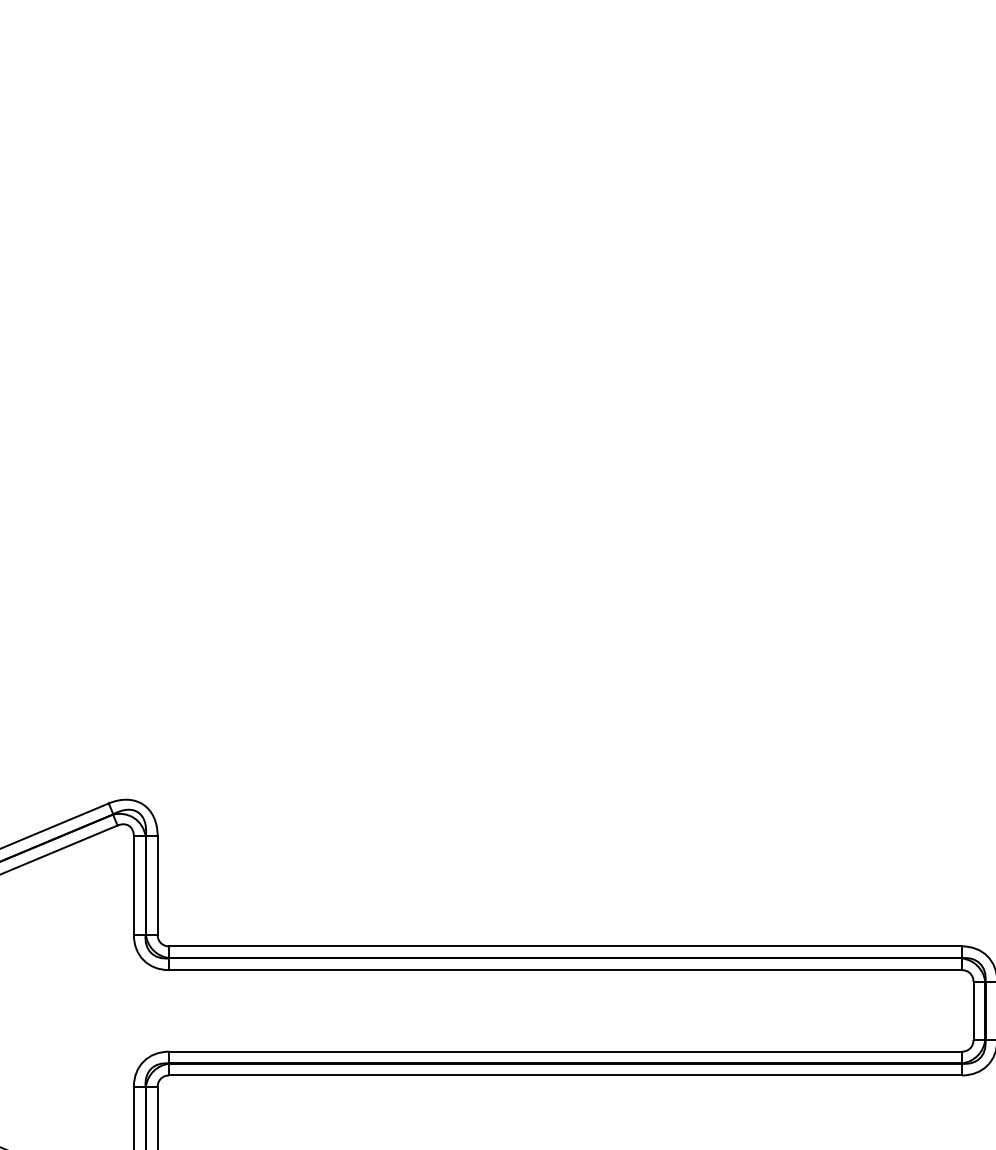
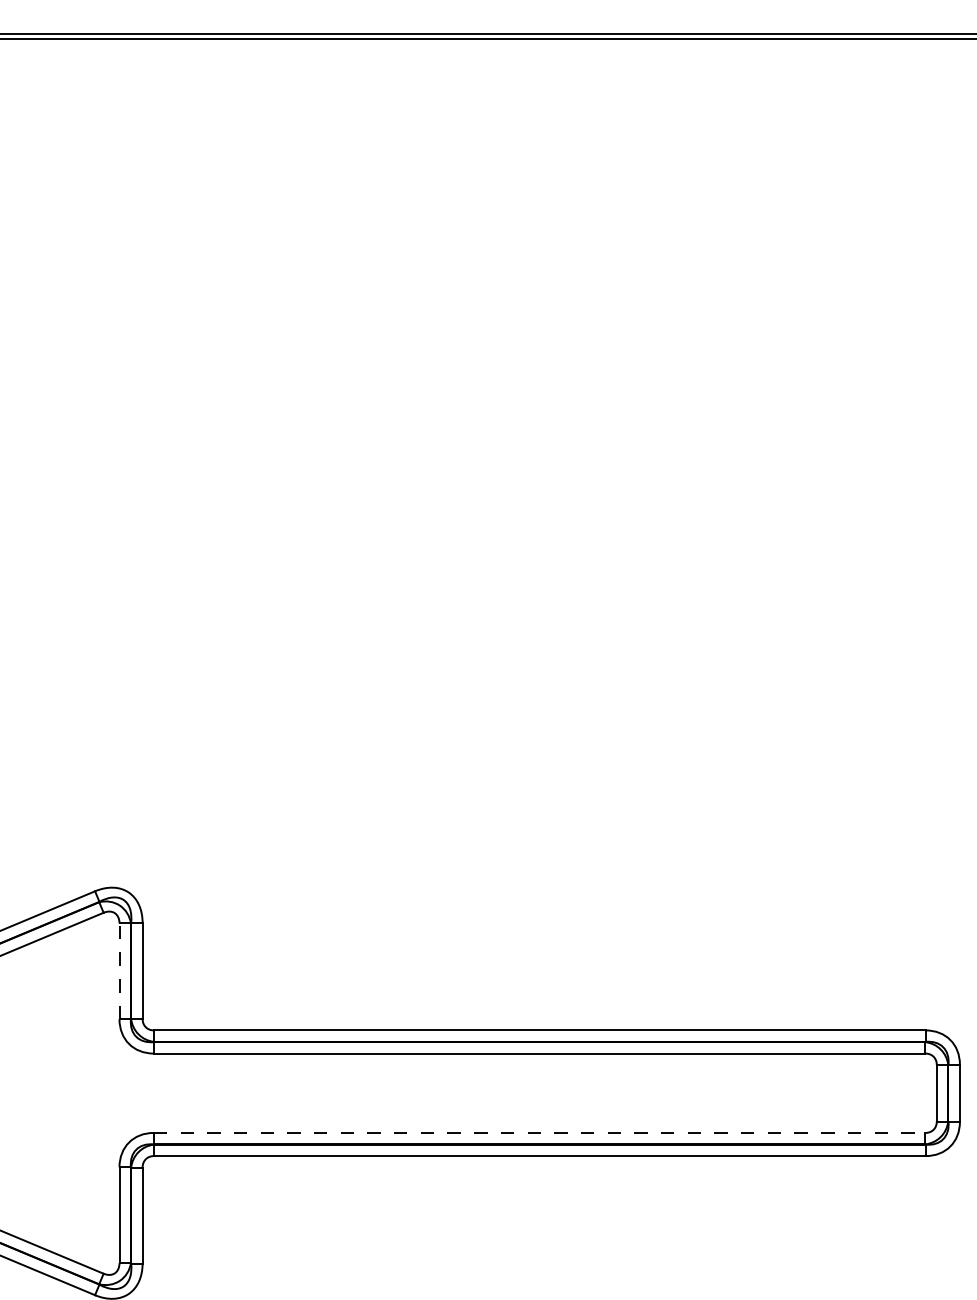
line: (133, 885) -> (119, 971), solid -> dashed
line: (565, 1051) -> (539, 1132), solid -> dashed

